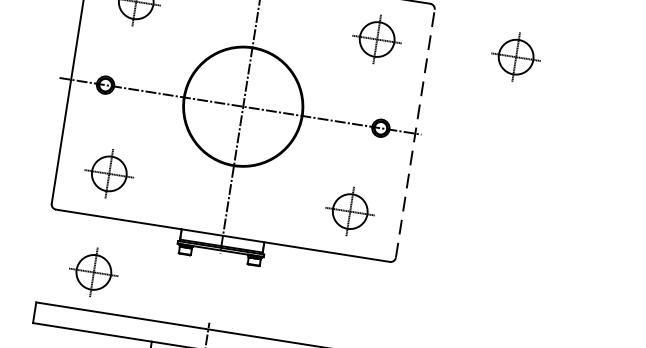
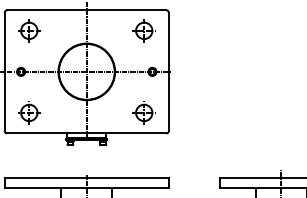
part: (514, 56) -> (209, 28), removed
line: (414, 132) -> (168, 71), dashed -> solid
part: (94, 271) -> (29, 159), removed

